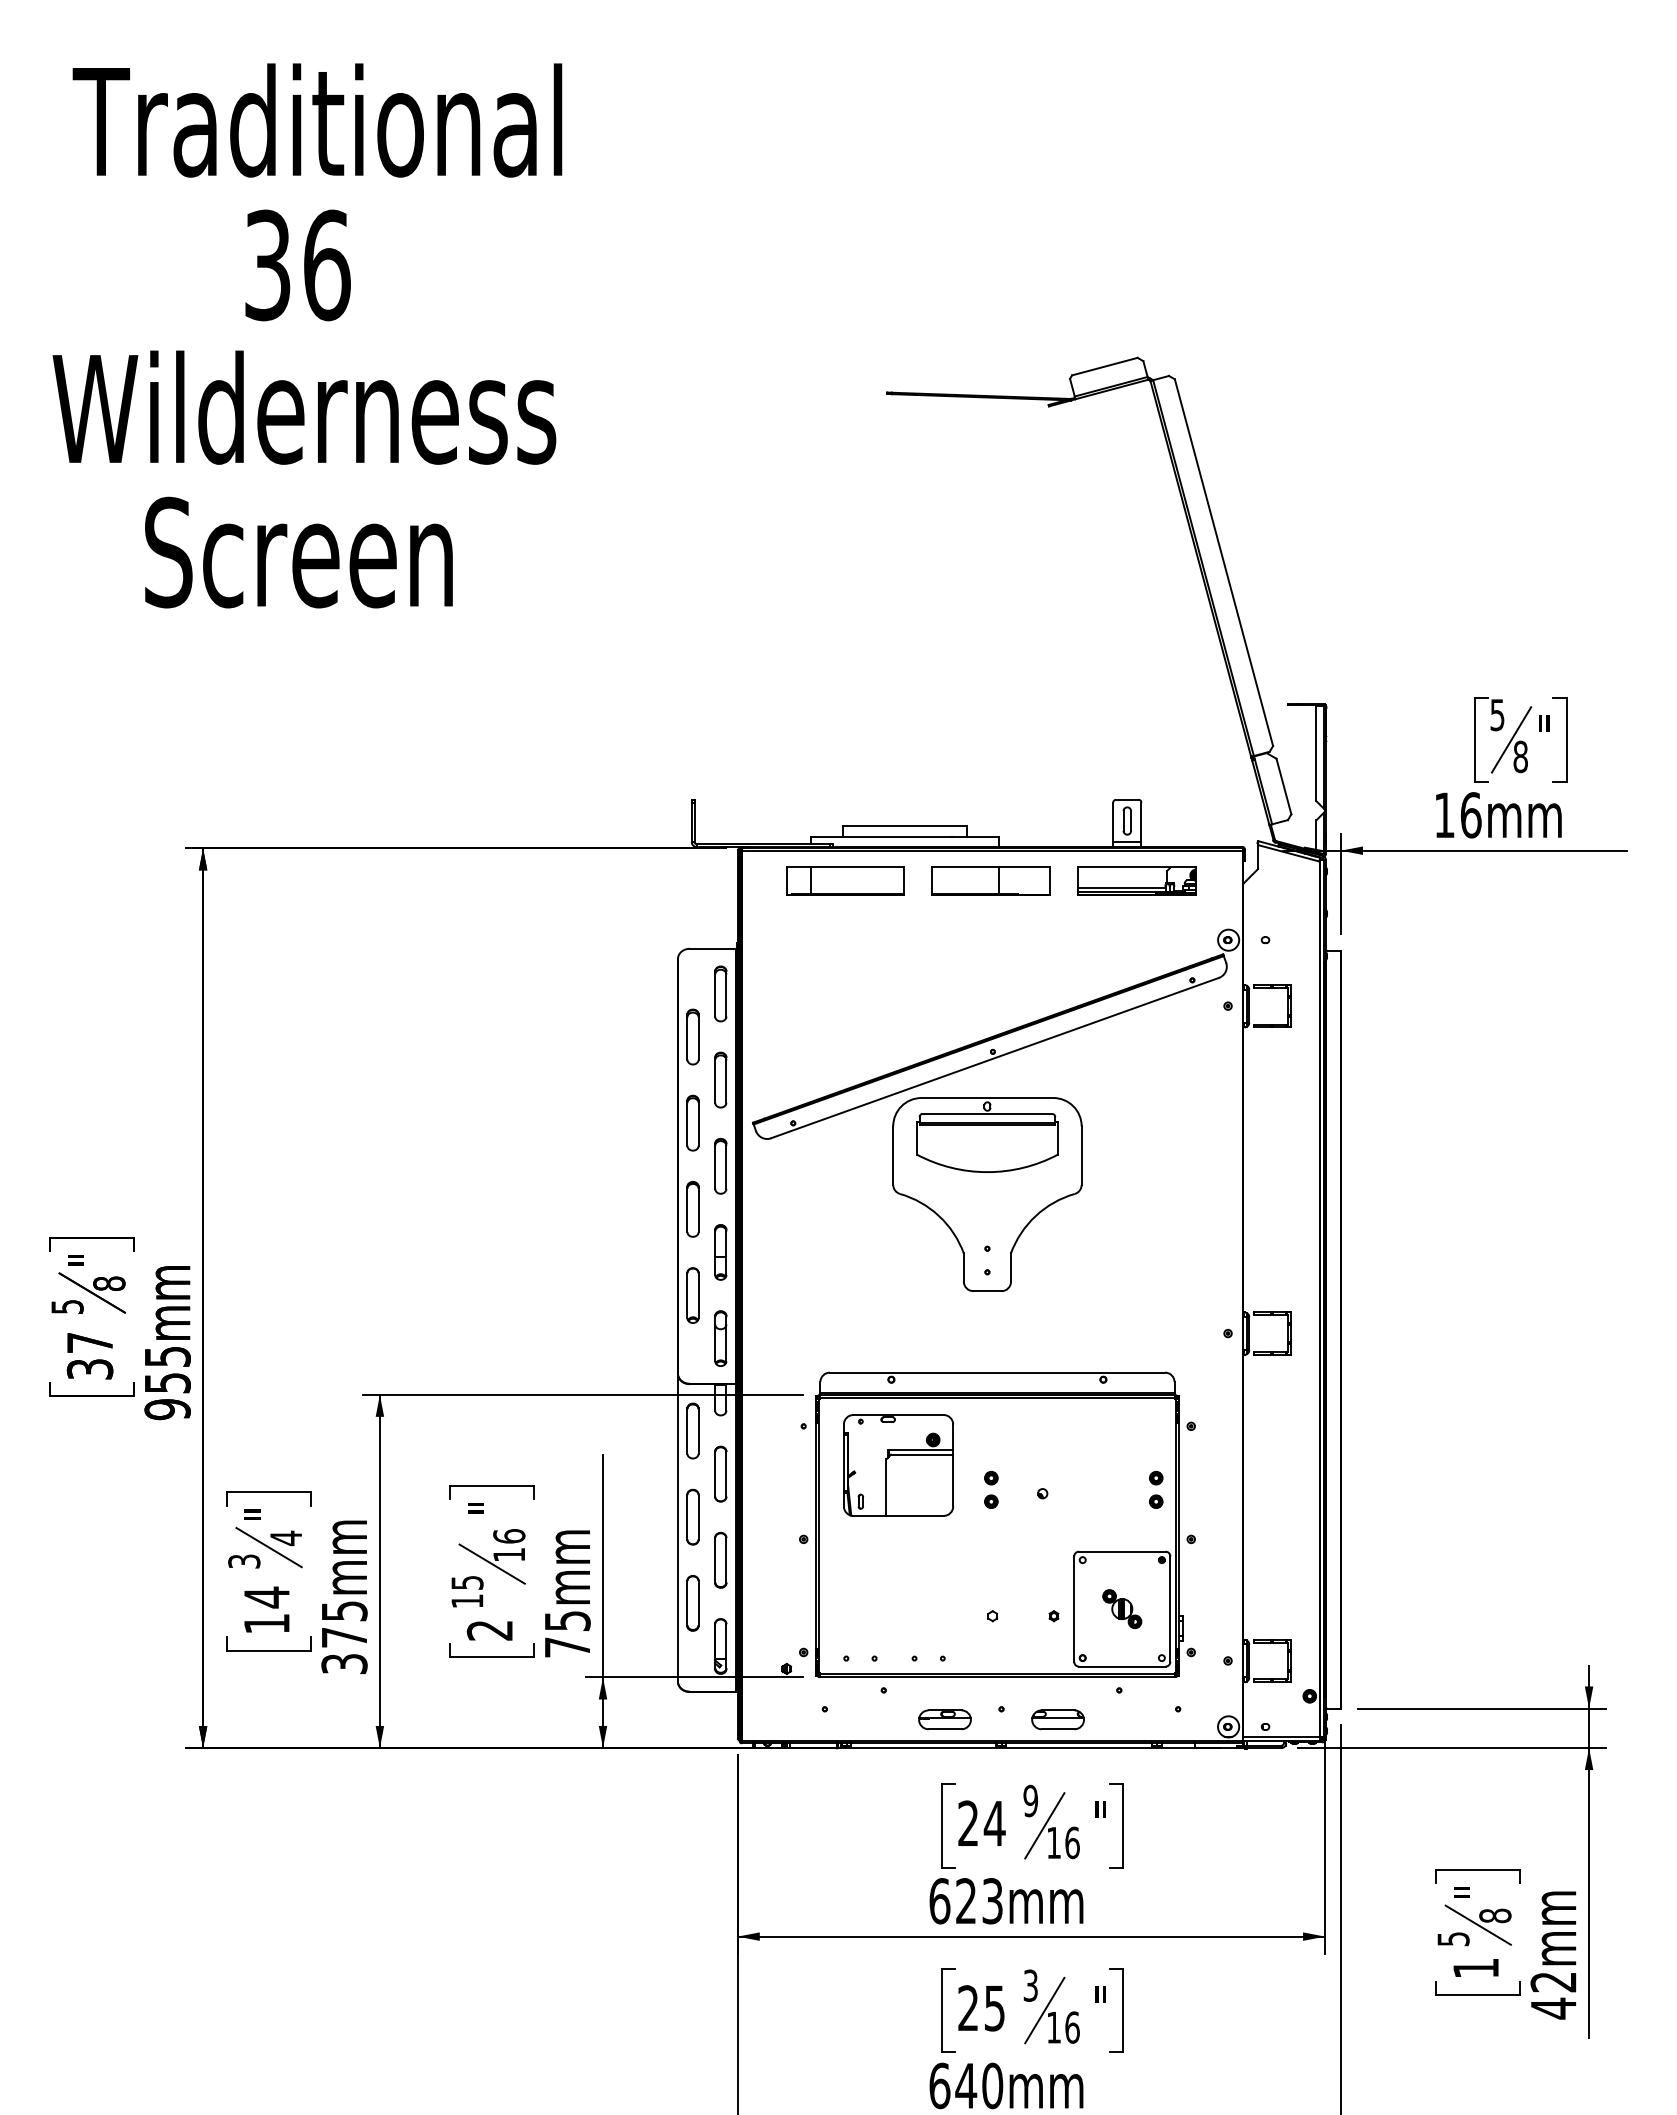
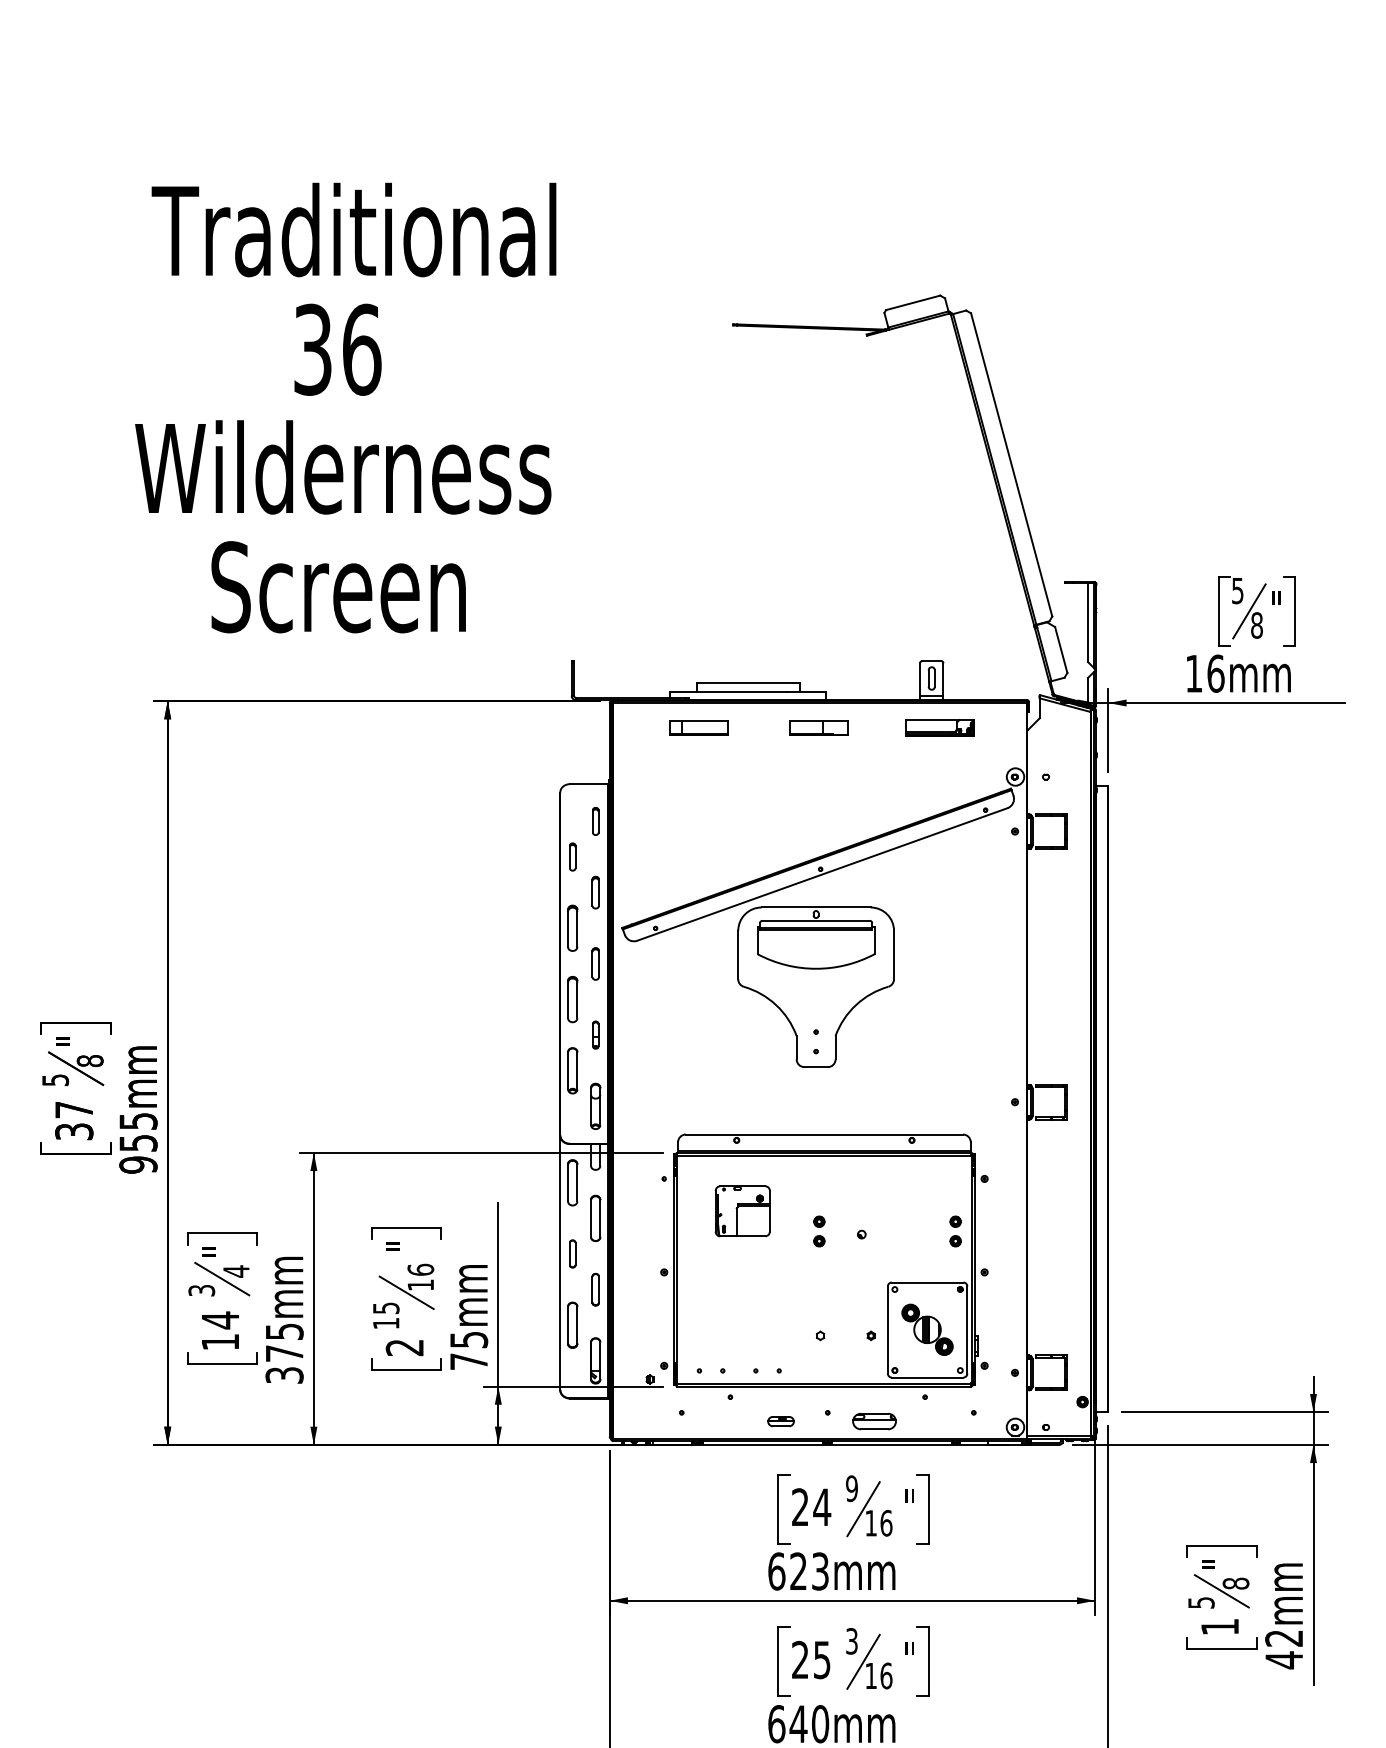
text: (307, 335) -> (345, 407), moved
part: (845, 880) -> (698, 727), size x0.6
part: (990, 880) -> (818, 727), size x0.6
part: (1136, 880) -> (939, 727), size x0.7
part: (720, 993) -> (595, 821), size x0.6
part: (692, 1036) -> (572, 856), size x0.6
part: (720, 1079) -> (595, 892), size x0.7
part: (720, 1166) -> (595, 964), size x0.7
part: (720, 1252) -> (595, 1035), size x0.6
part: (898, 1465) -> (742, 1211), size x0.6
part: (692, 1516) -> (572, 1253), size x0.6
part: (720, 1560) -> (595, 1289), size x0.7
part: (1122, 1609) -> (927, 1330), size x1.6
part: (944, 1719) -> (780, 1421), size x0.6

